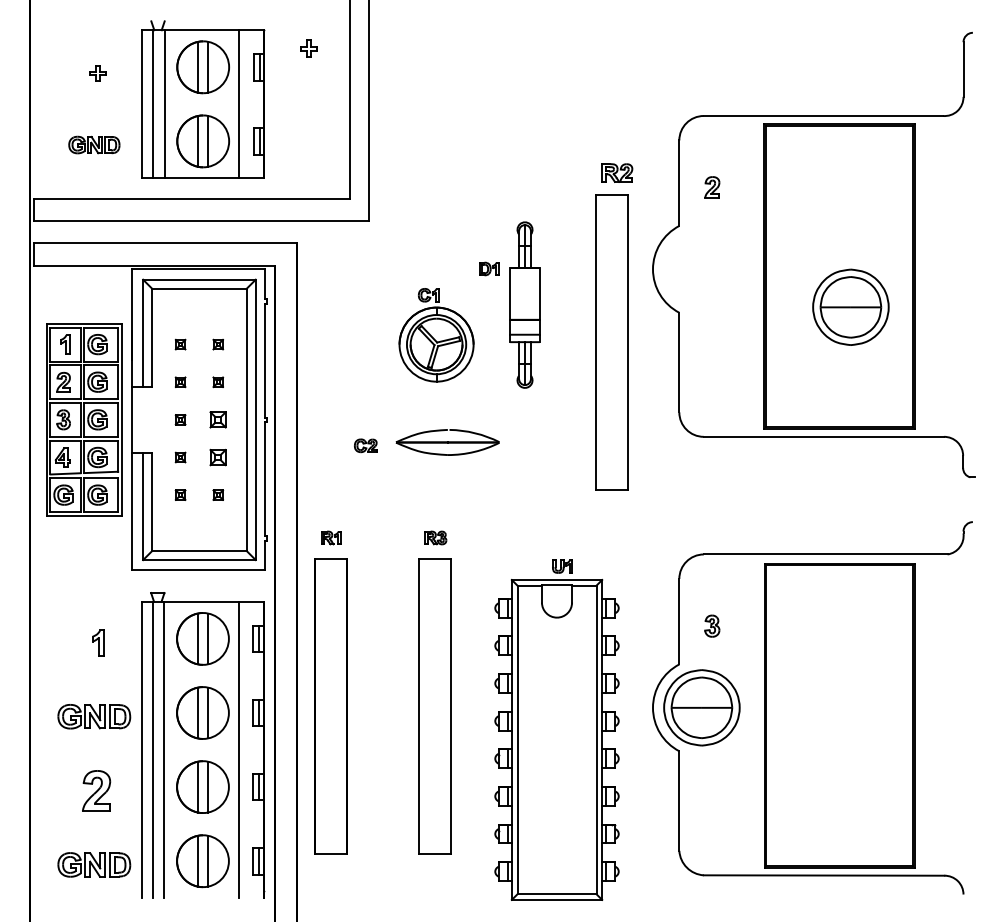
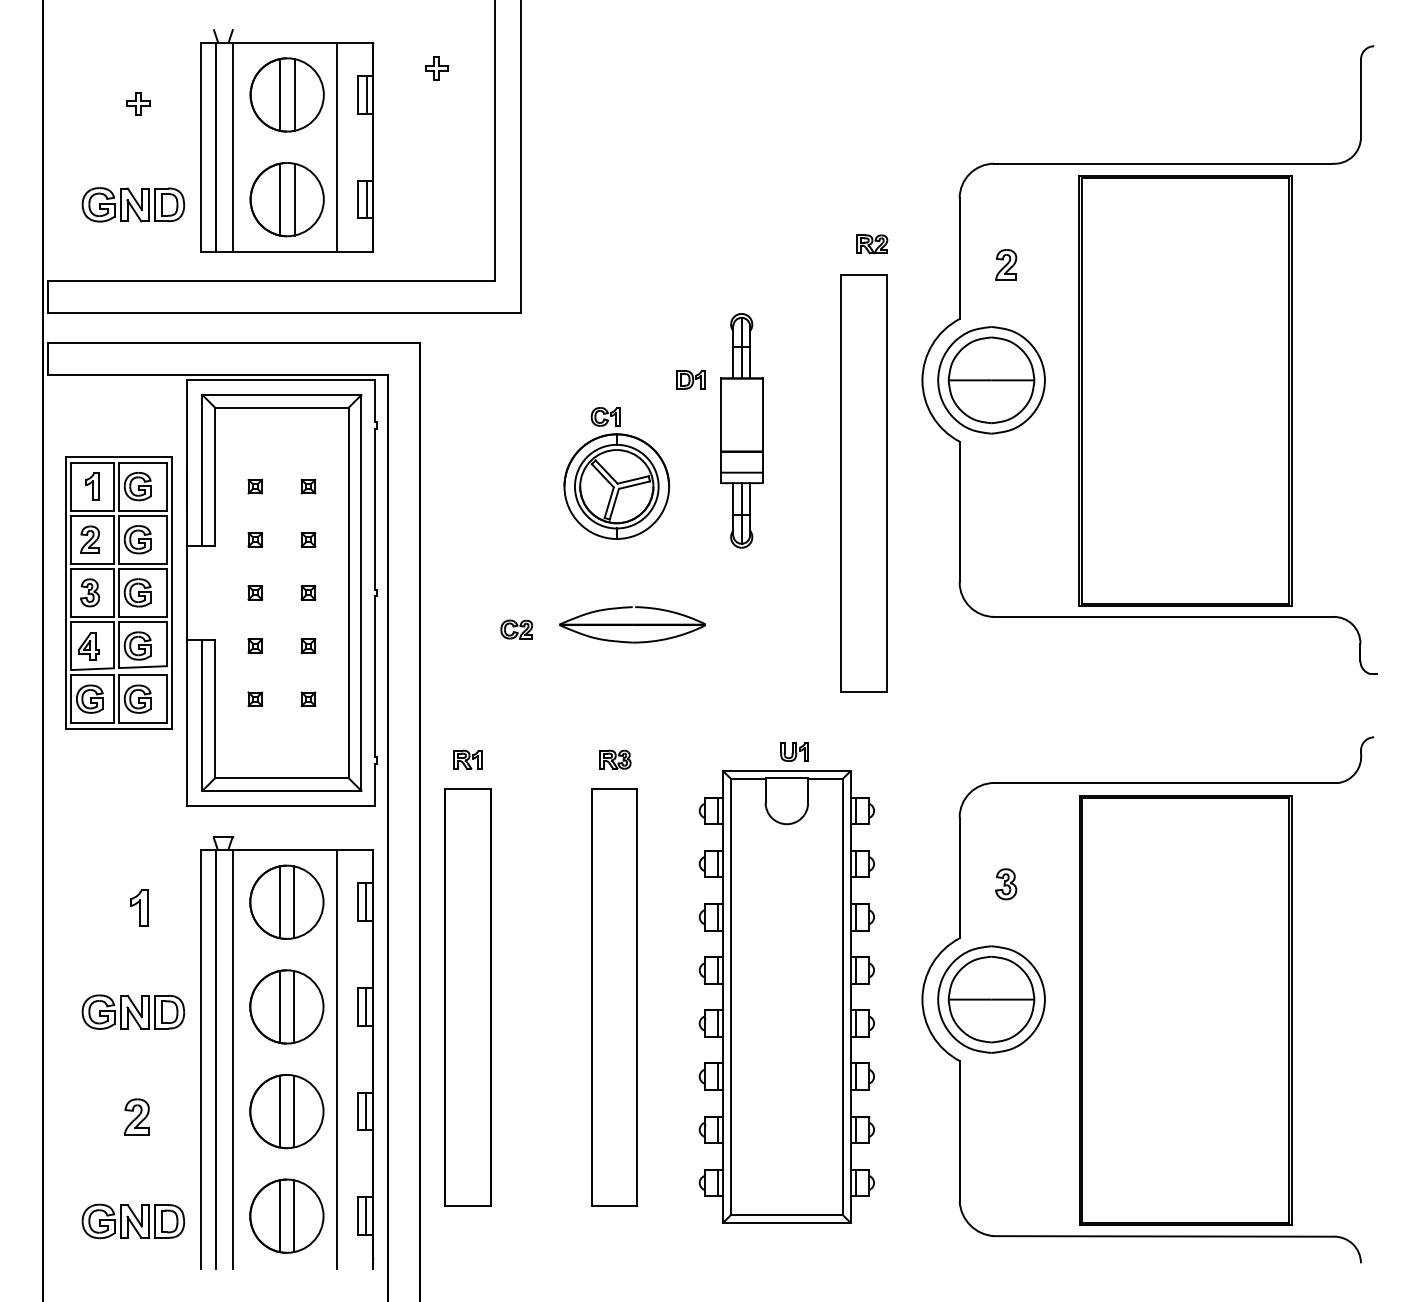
part: (94, 144) -> (133, 204), size x1.43
part: (617, 172) -> (872, 243), size x0.71
part: (850, 306) -> (990, 379), moved
part: (218, 419) -> (308, 592), size x0.62
part: (218, 457) -> (308, 646), size x0.62
part: (556, 729) -> (786, 982), moved
part: (96, 790) -> (136, 1116), size x0.62

